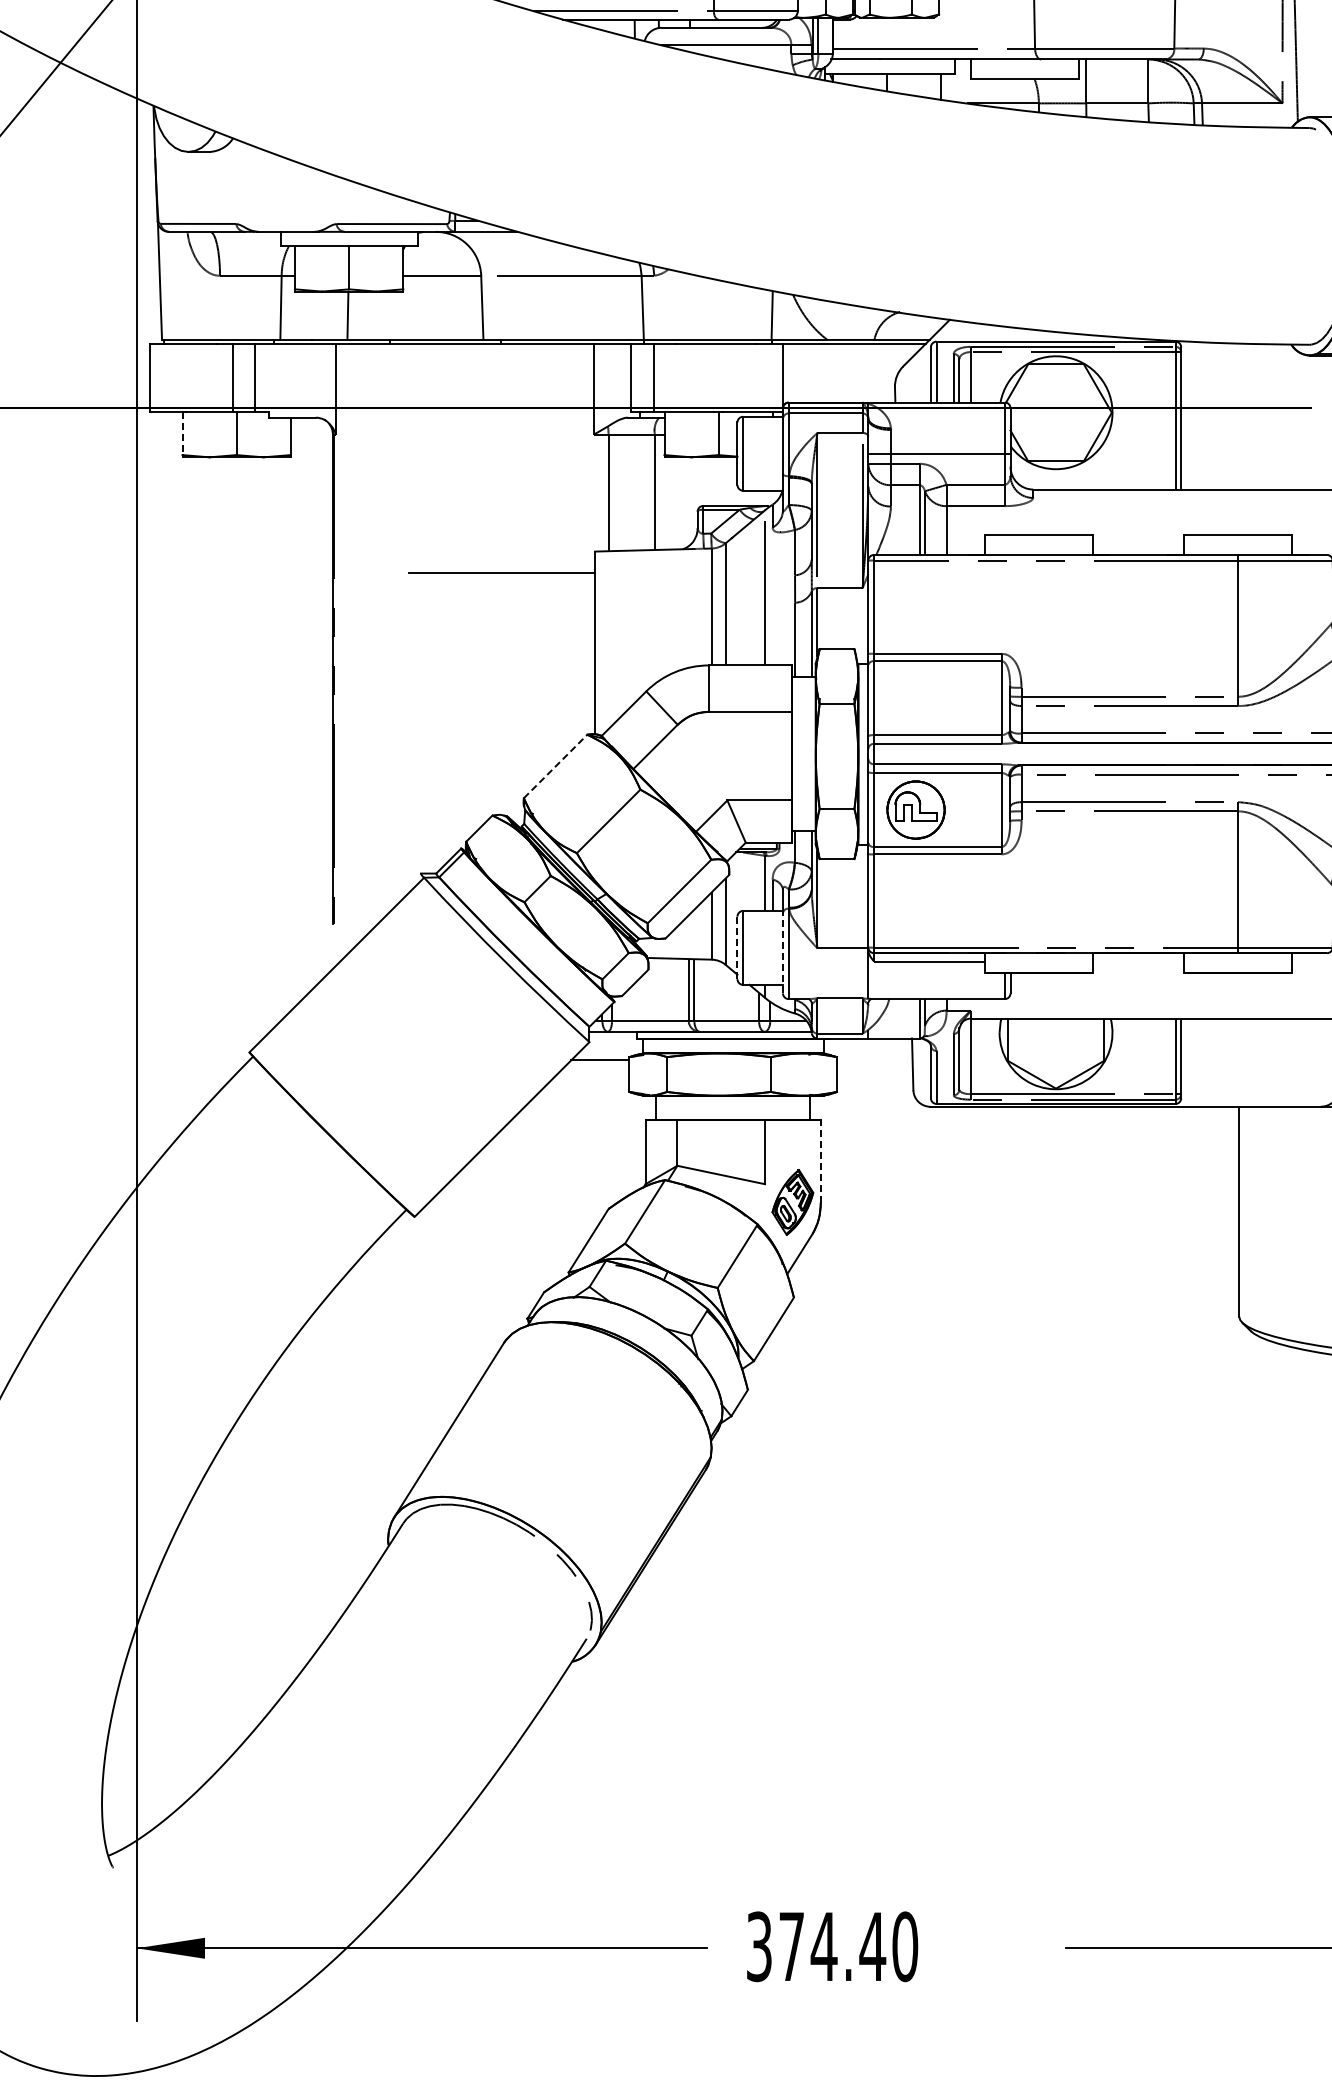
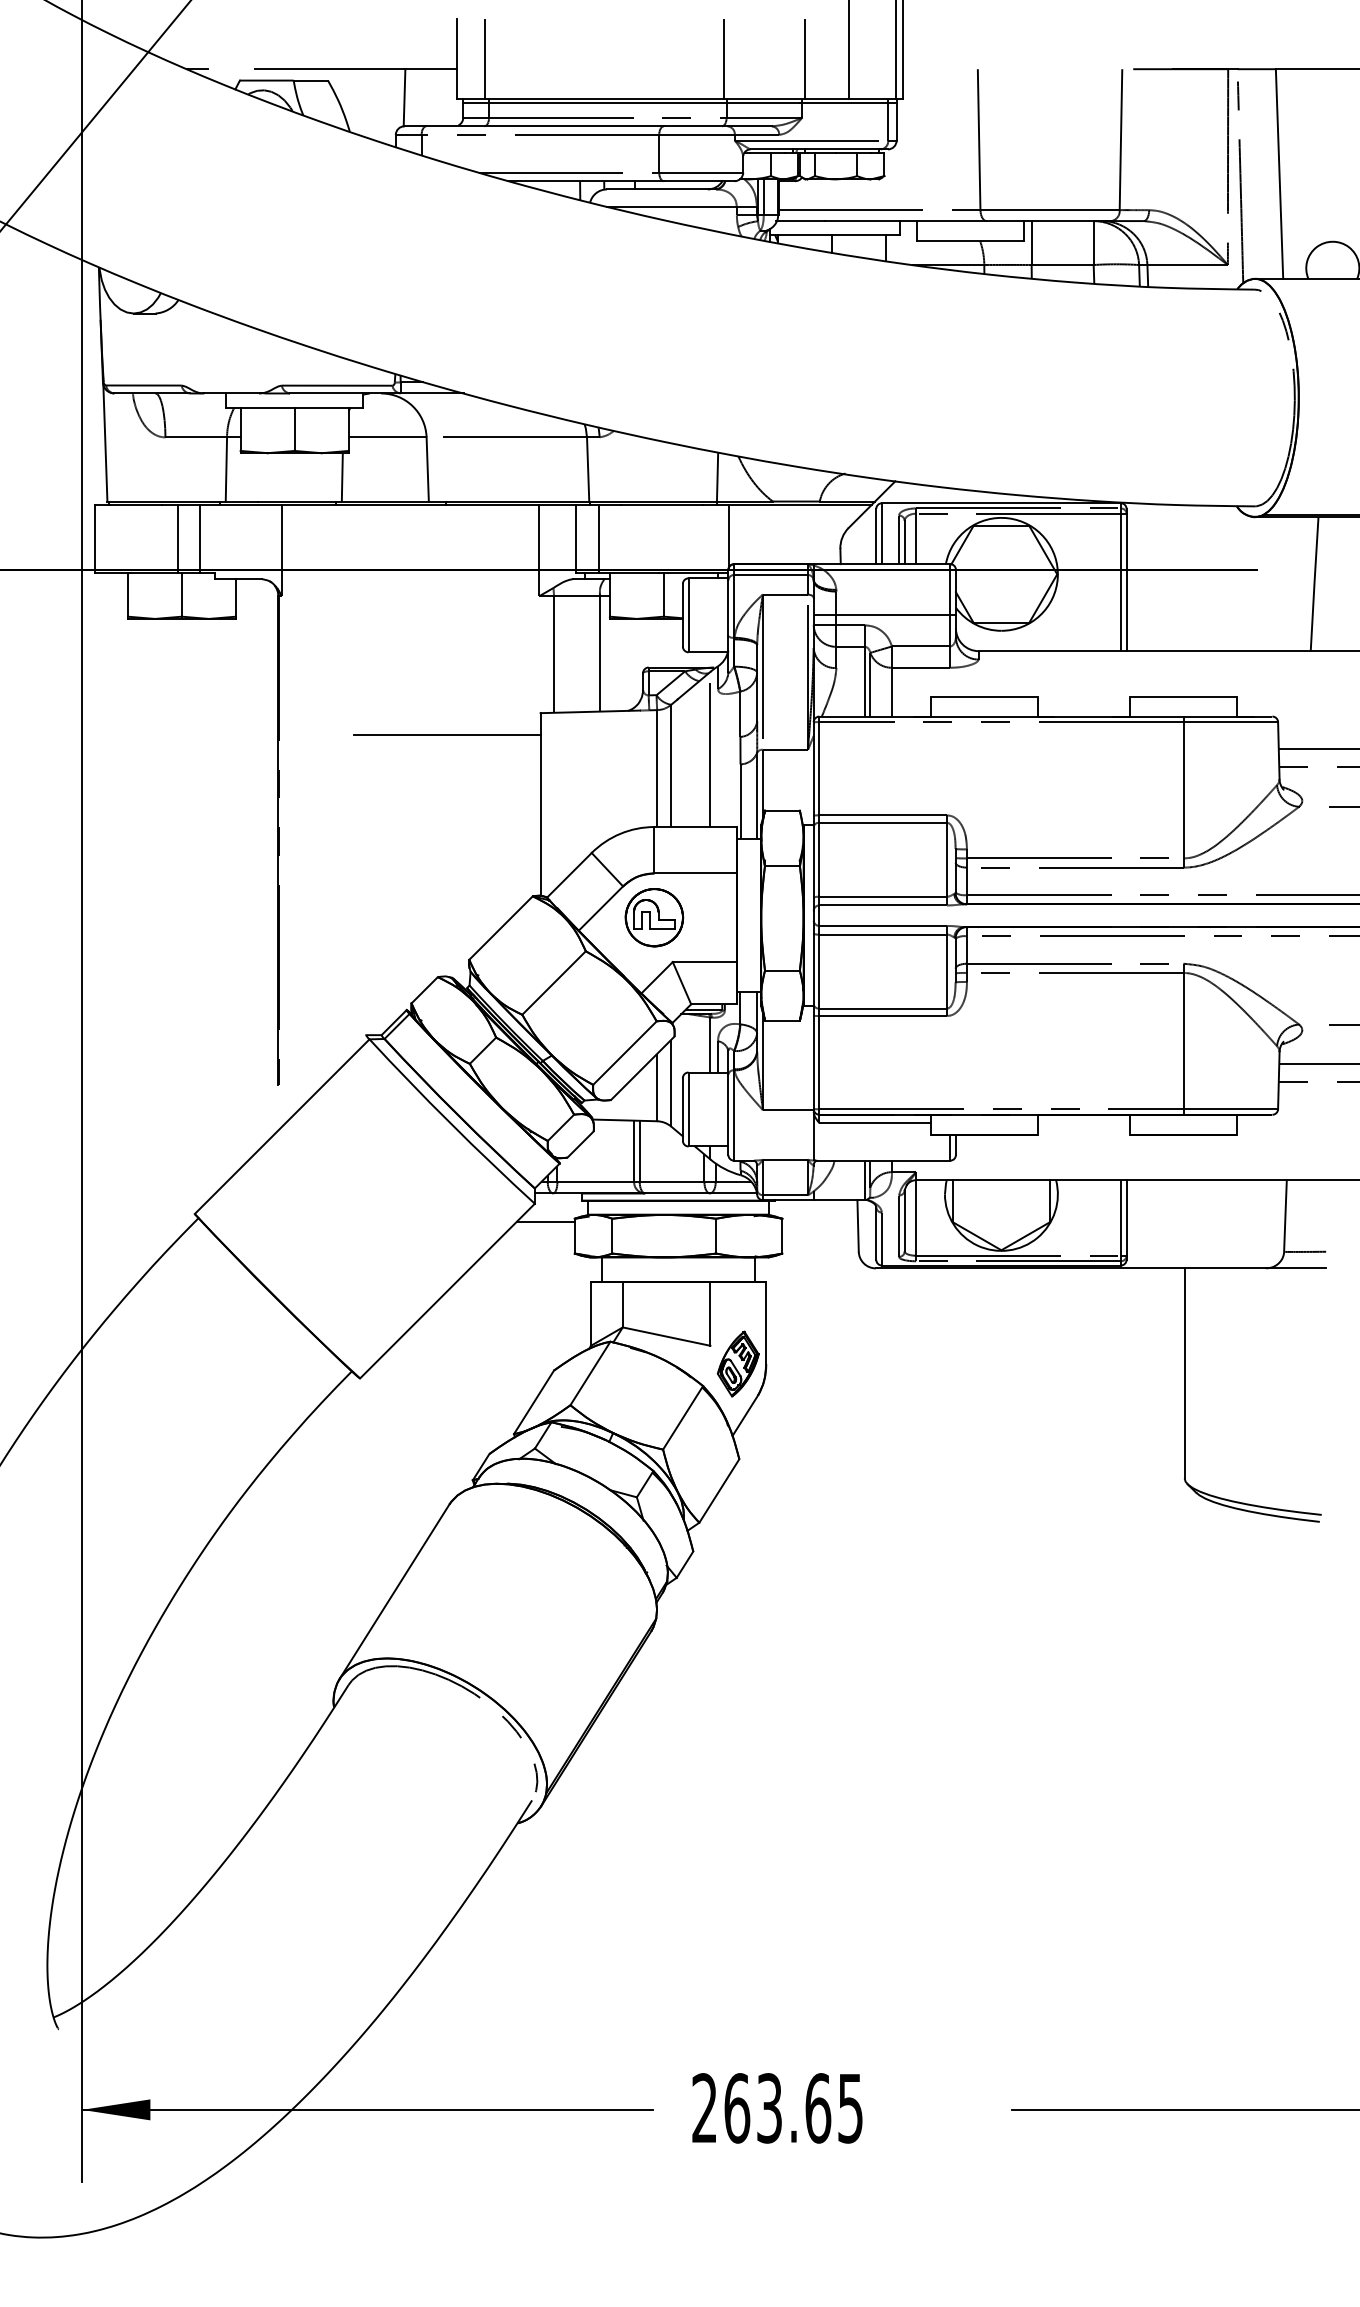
line: (347, 314) -> (341, 477), moved
line: (182, 433) -> (127, 595), dashed -> solid
line: (556, 766) -> (501, 928), dashed -> solid
part: (916, 809) -> (654, 917), moved
line: (737, 946) -> (682, 1108), dashed -> solid
line: (783, 952) -> (728, 1114), dashed -> solid
line: (821, 1160) -> (766, 1322), dashed -> solid
text: (832, 1946) -> (777, 2108), 374.40 -> 263.65

